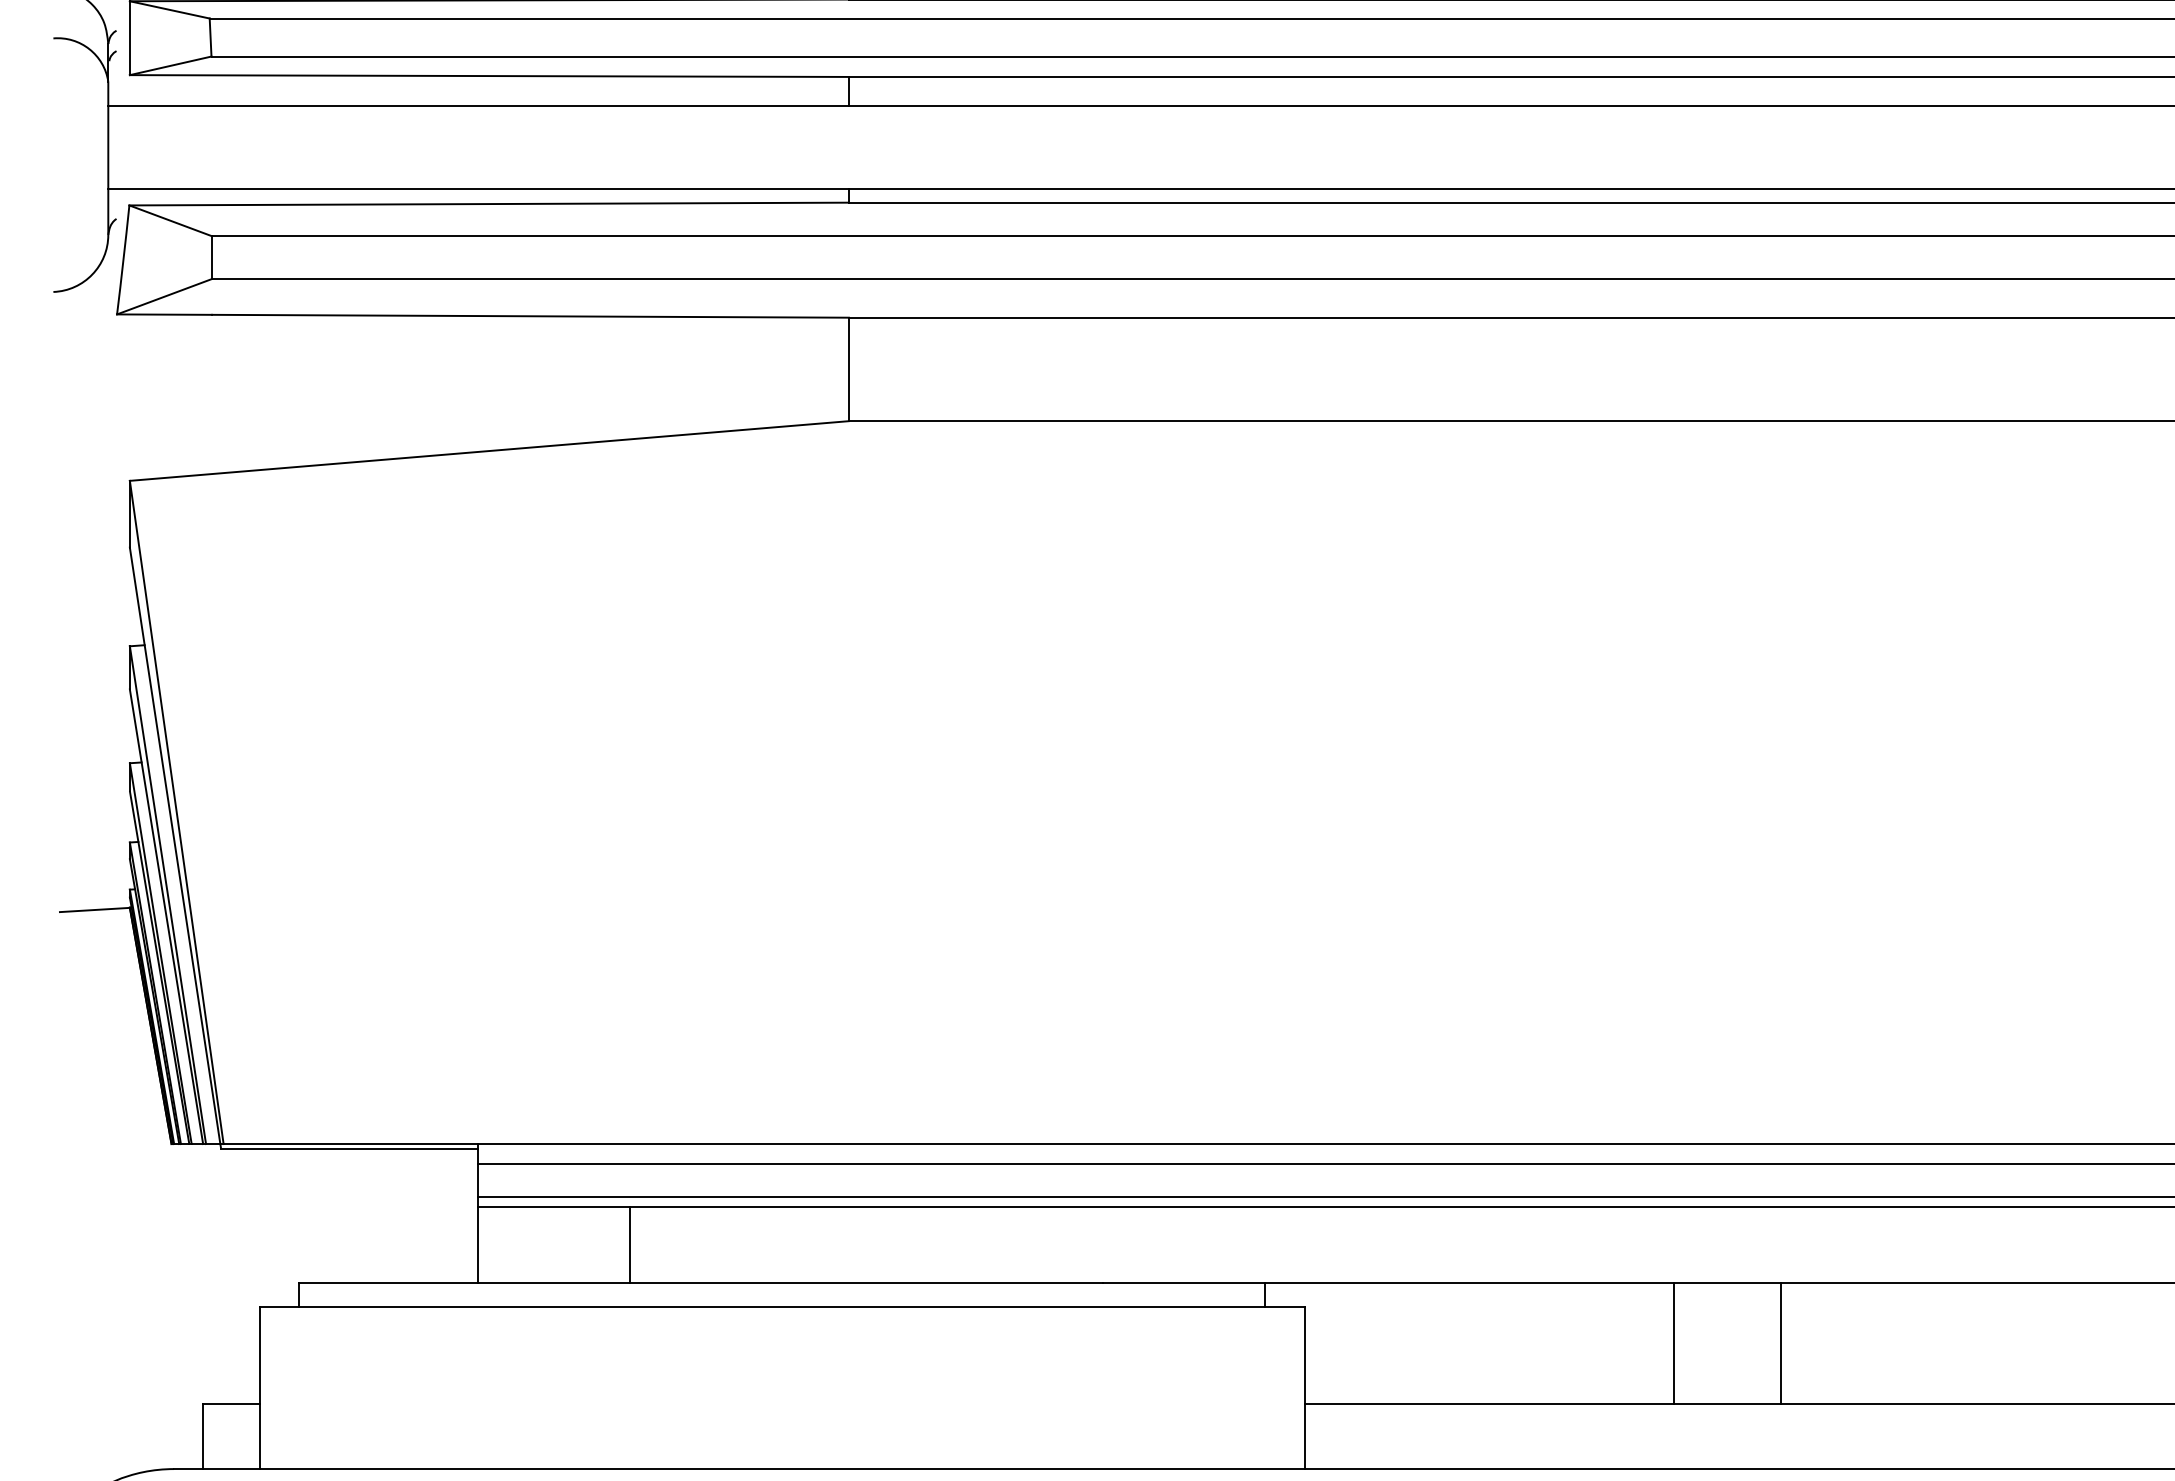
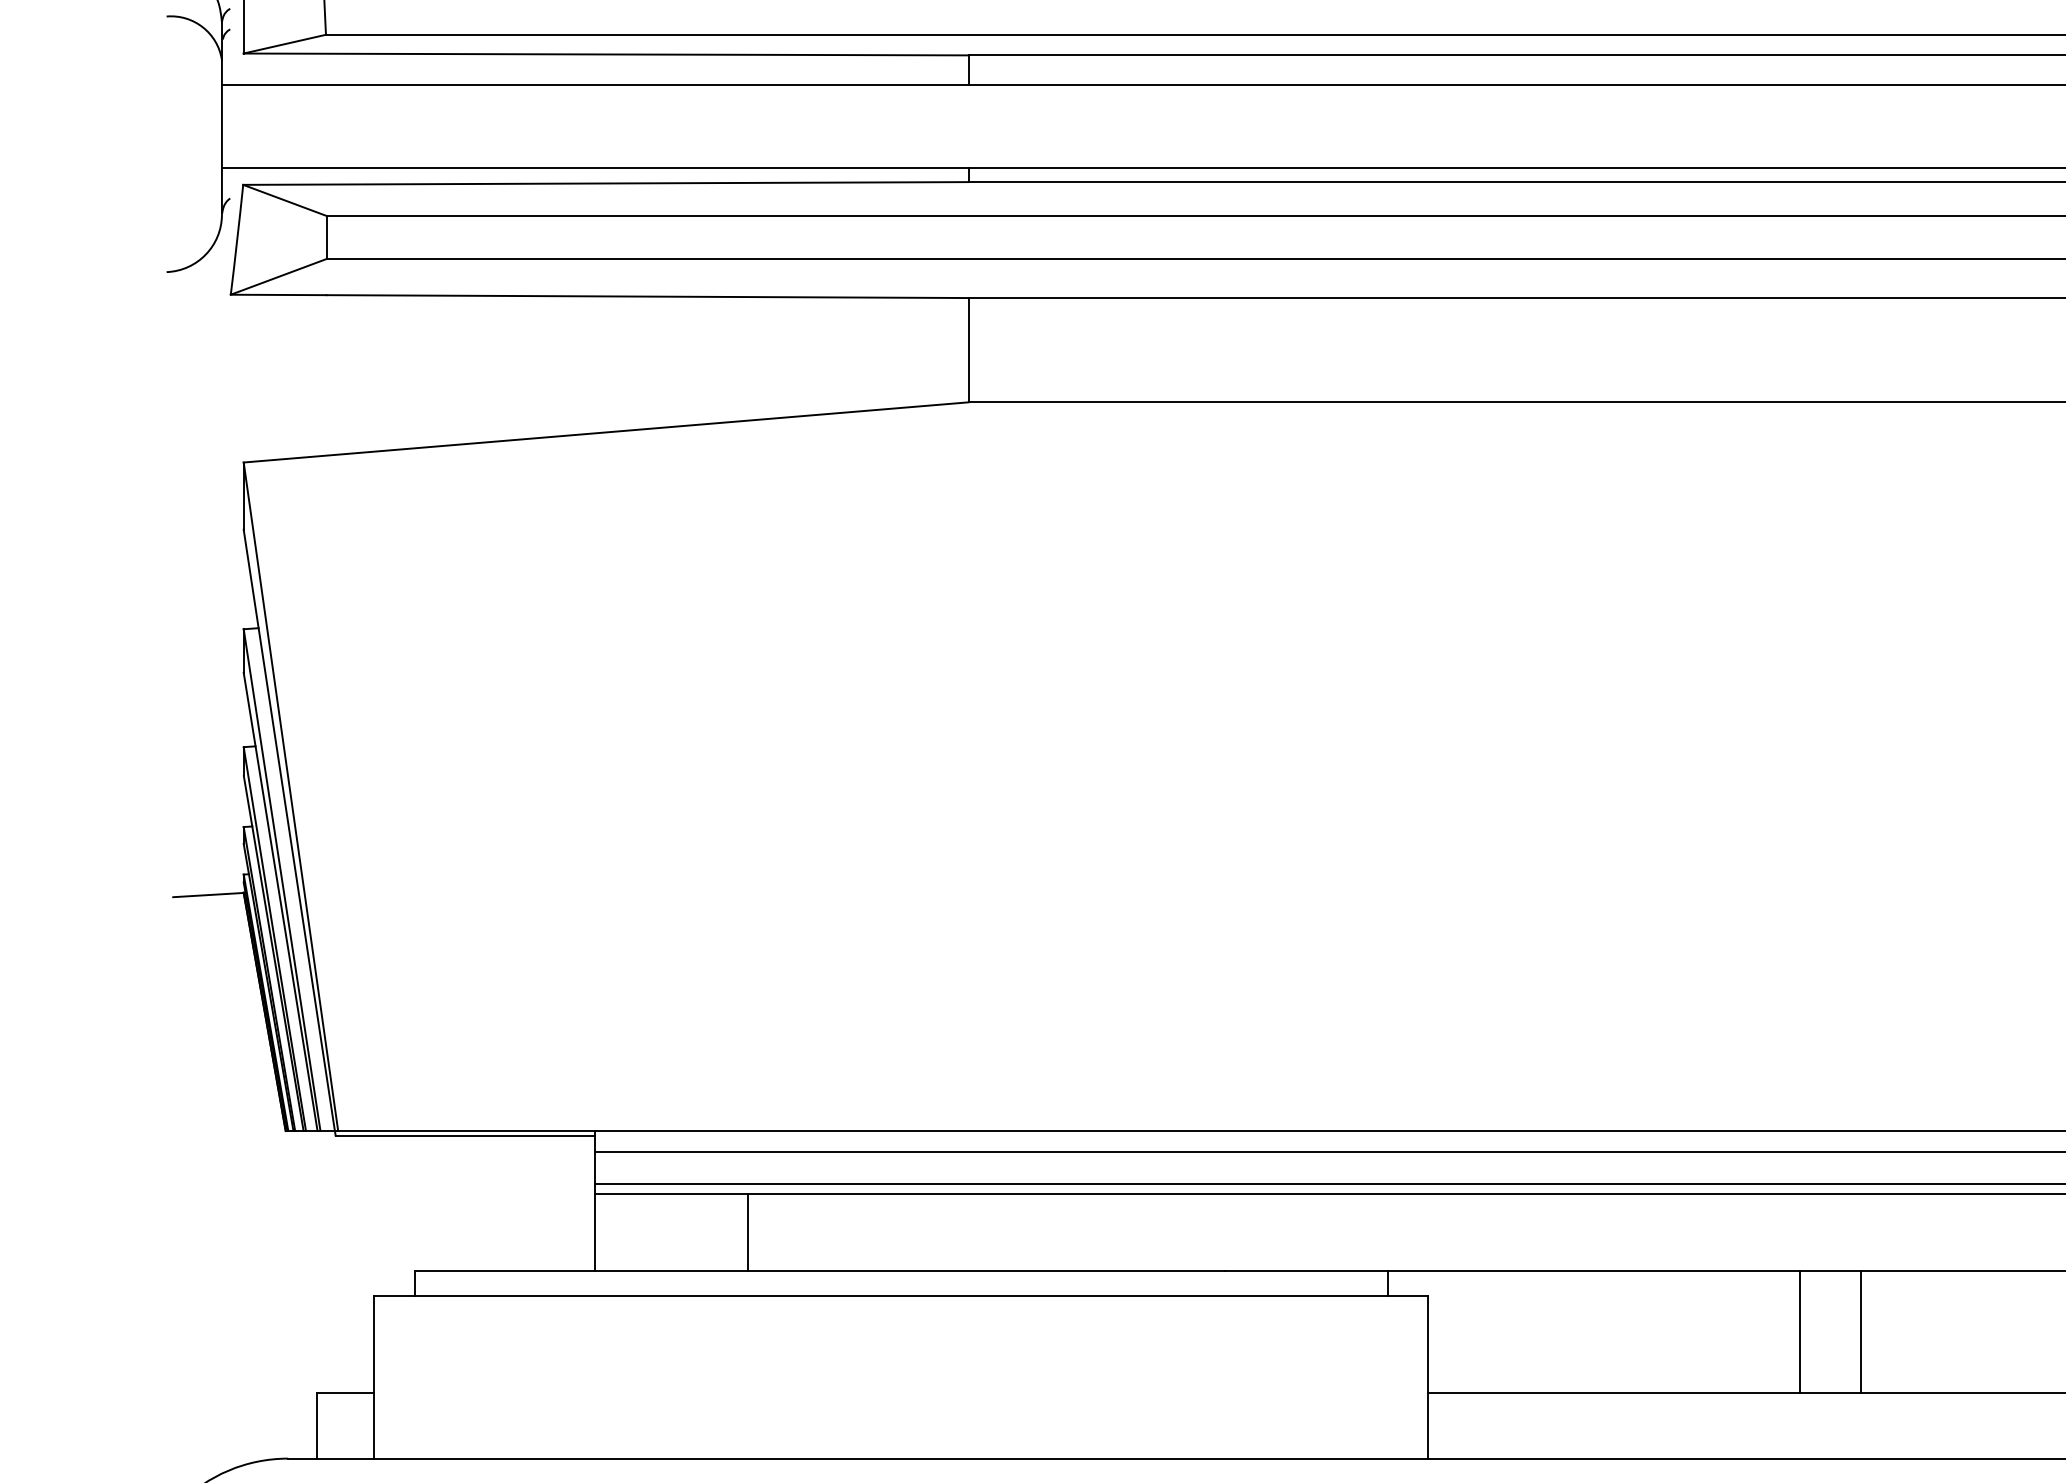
line: (1780, 1343) -> (1860, 1332), moved

